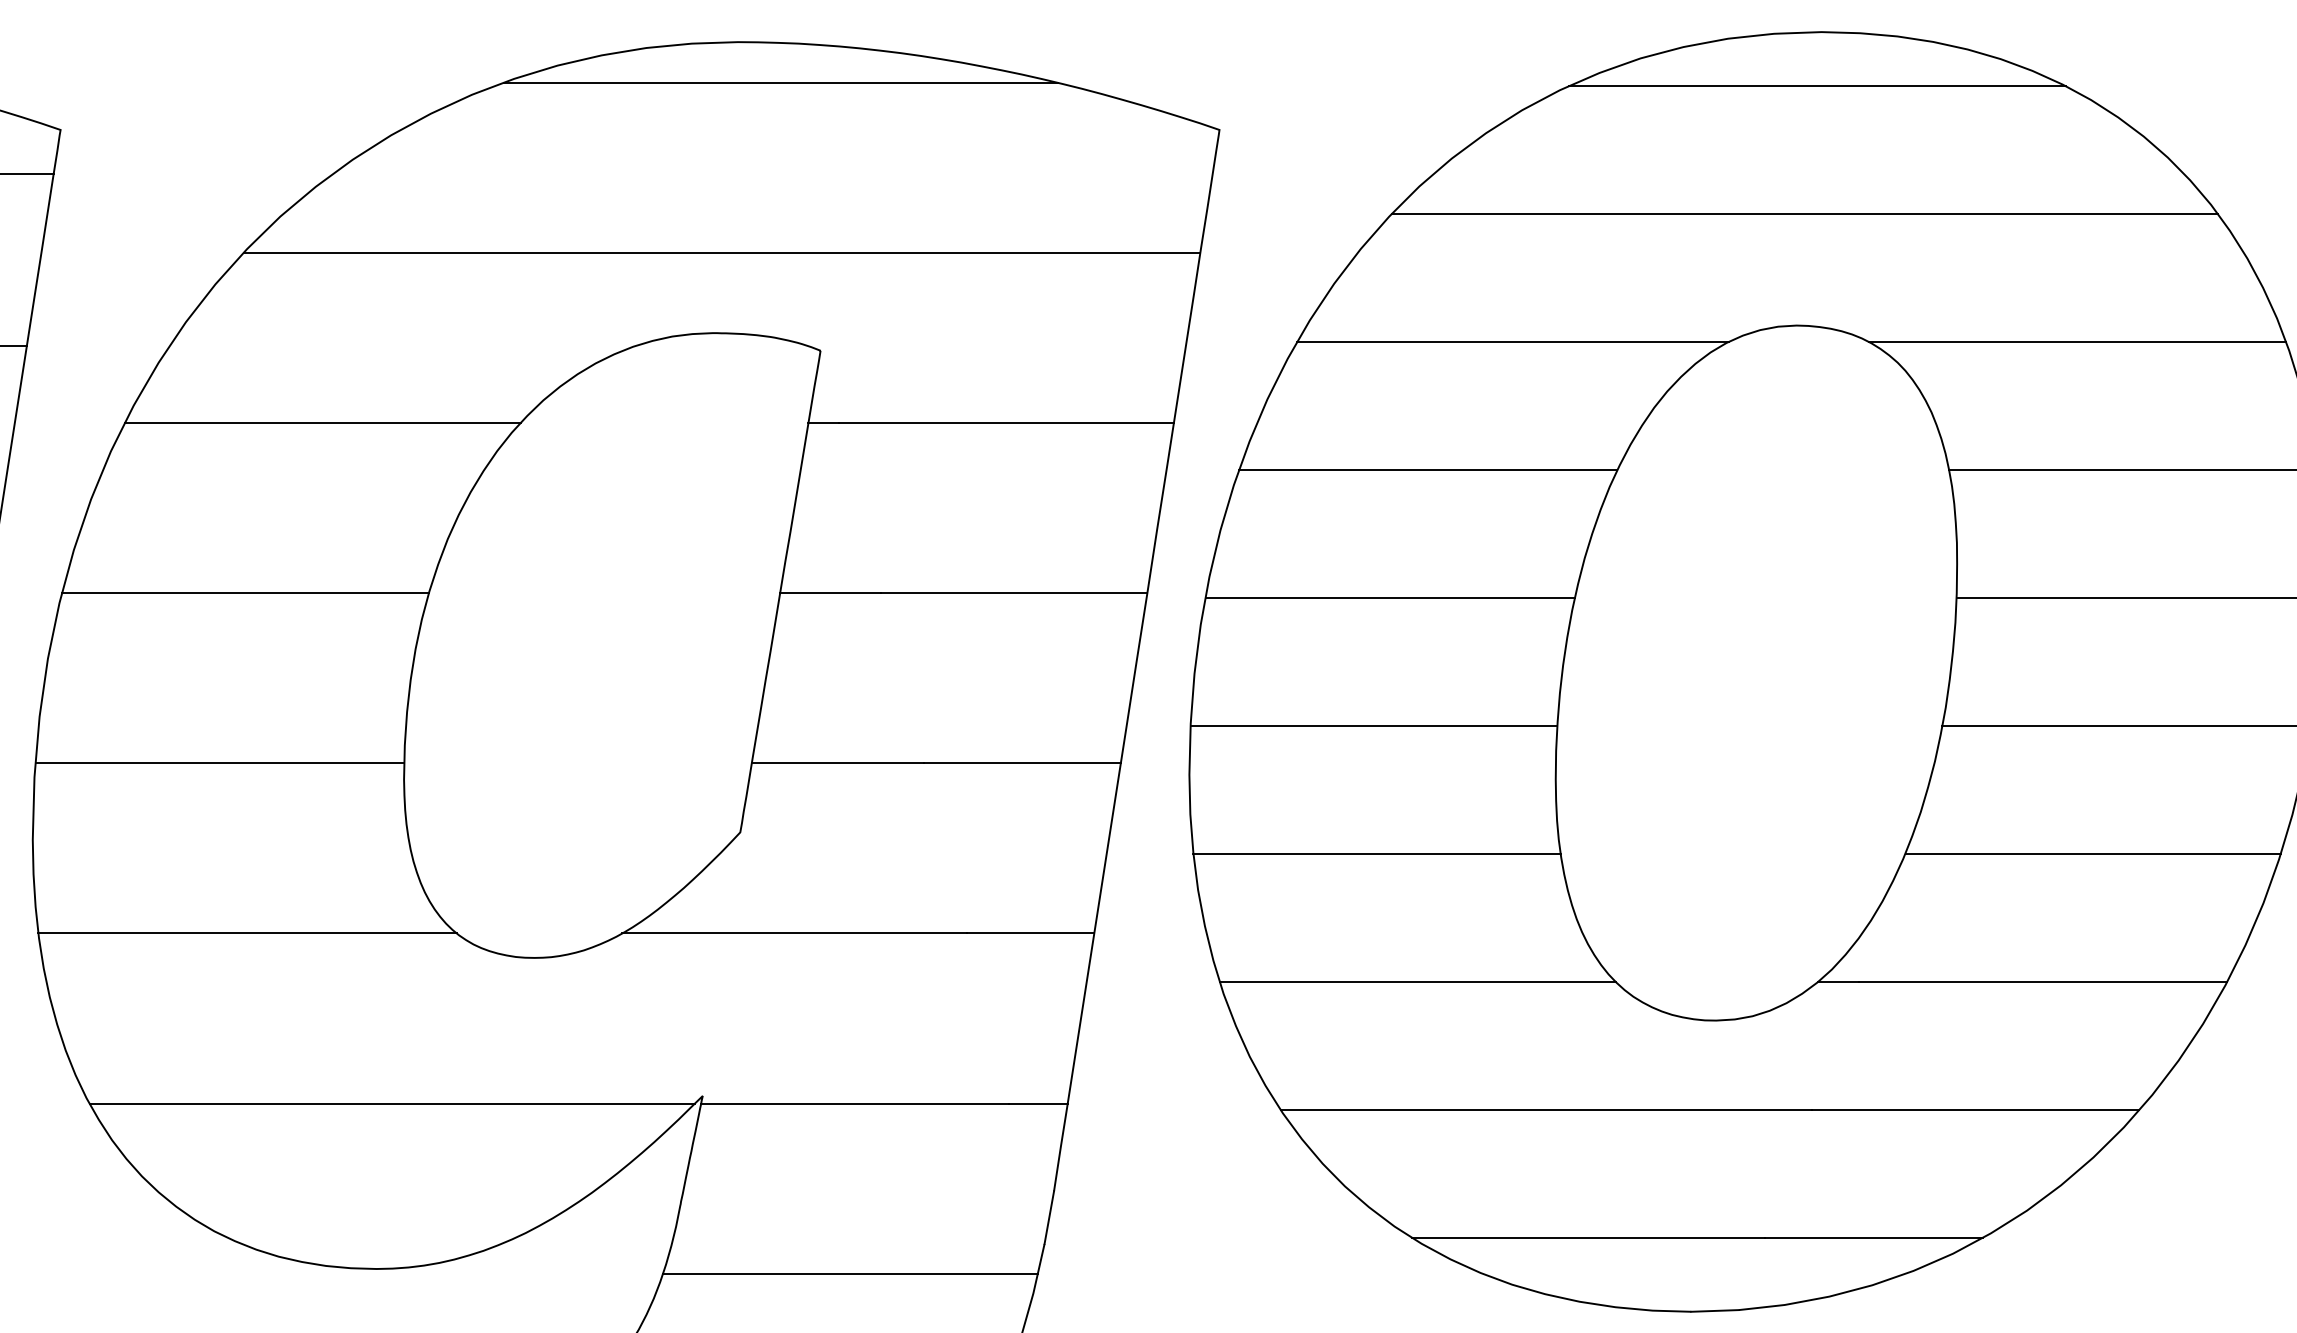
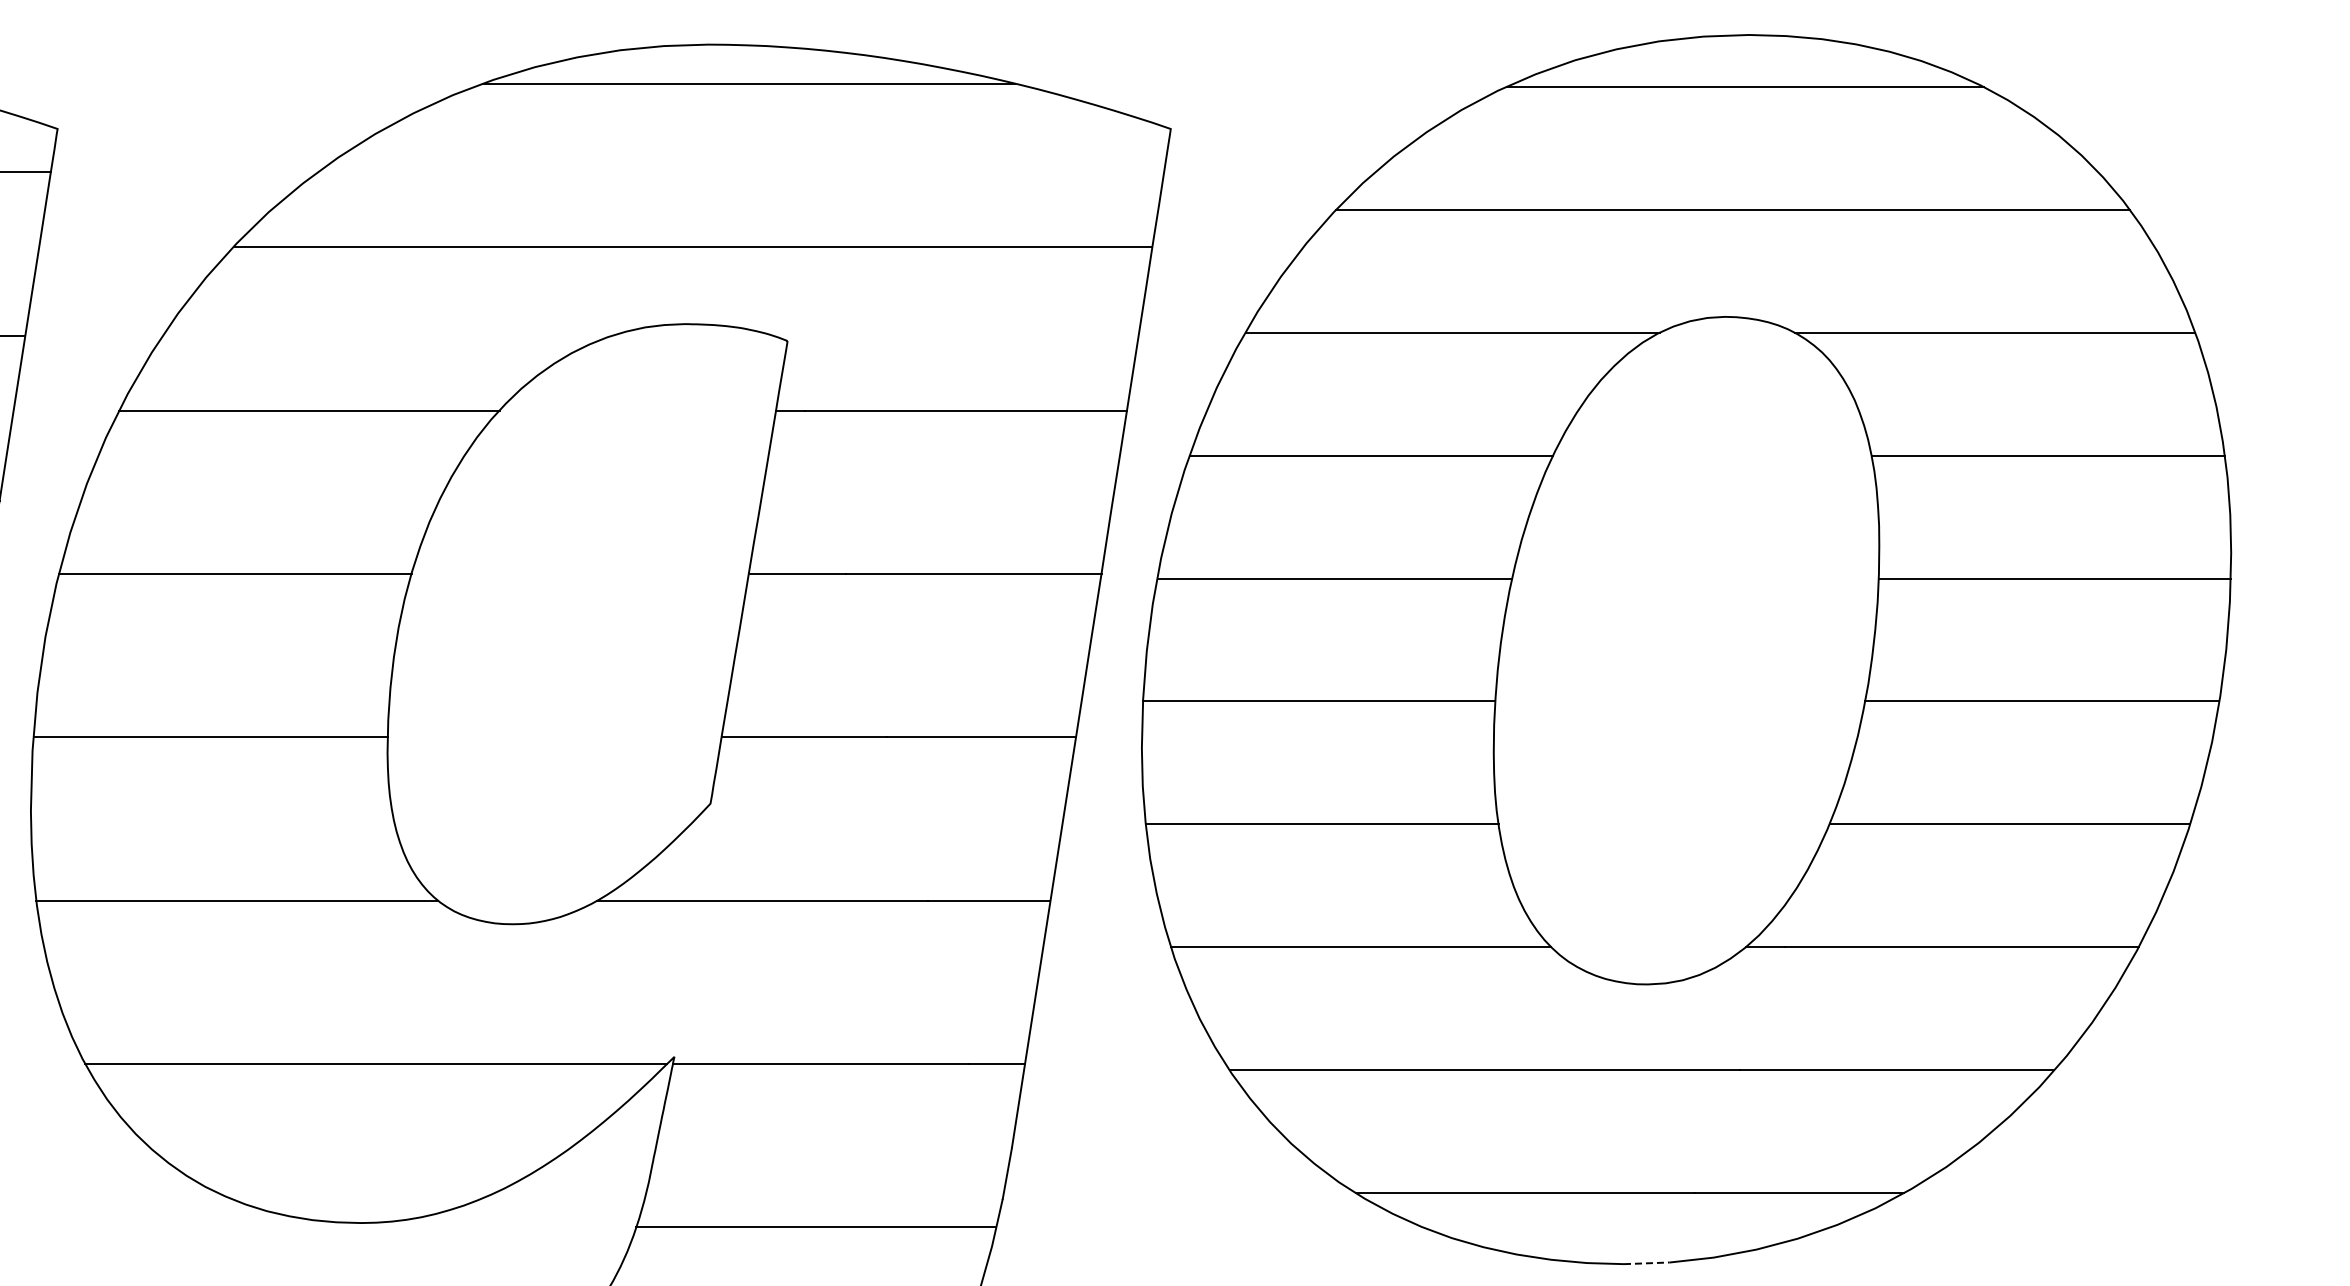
line: (1714, 1311) -> (1646, 1263), solid -> dashed

